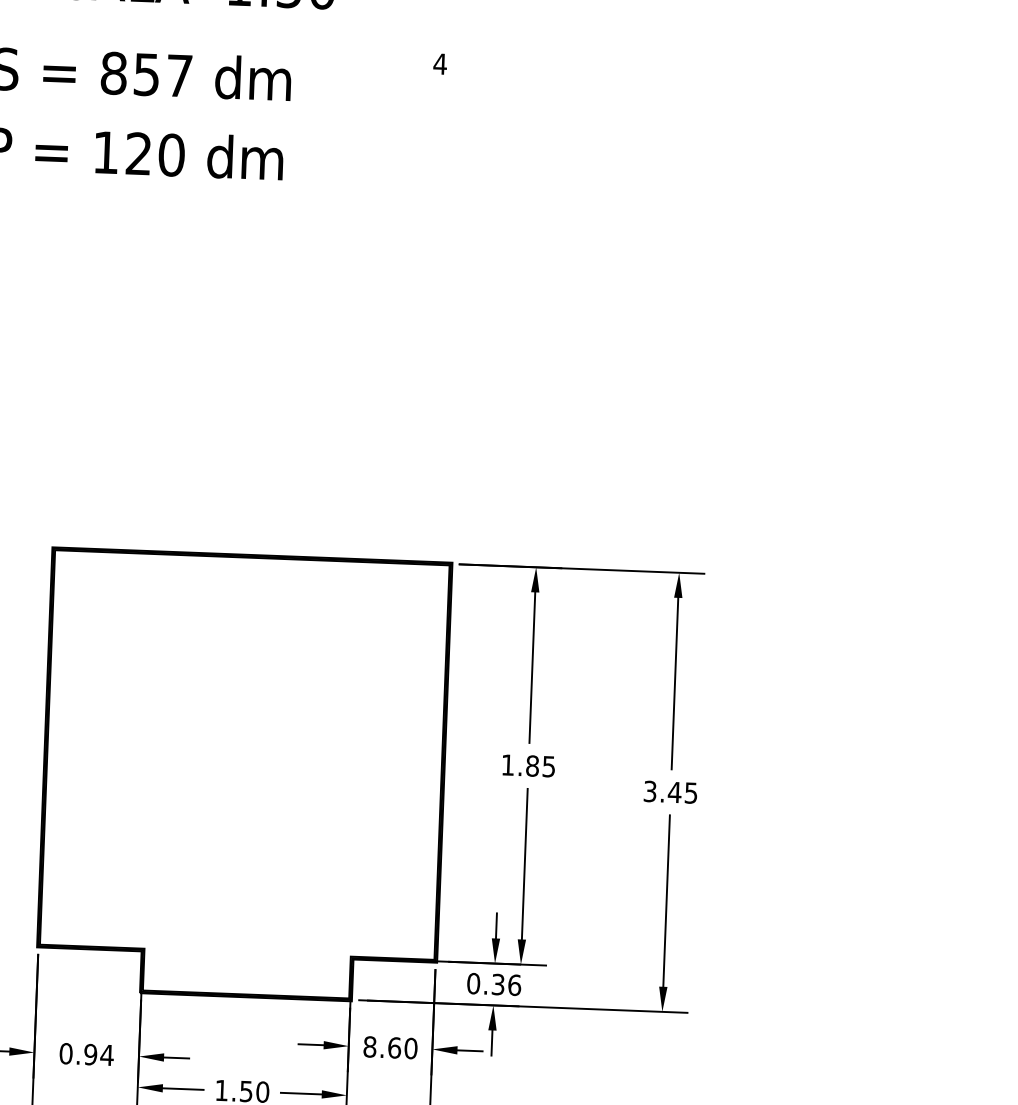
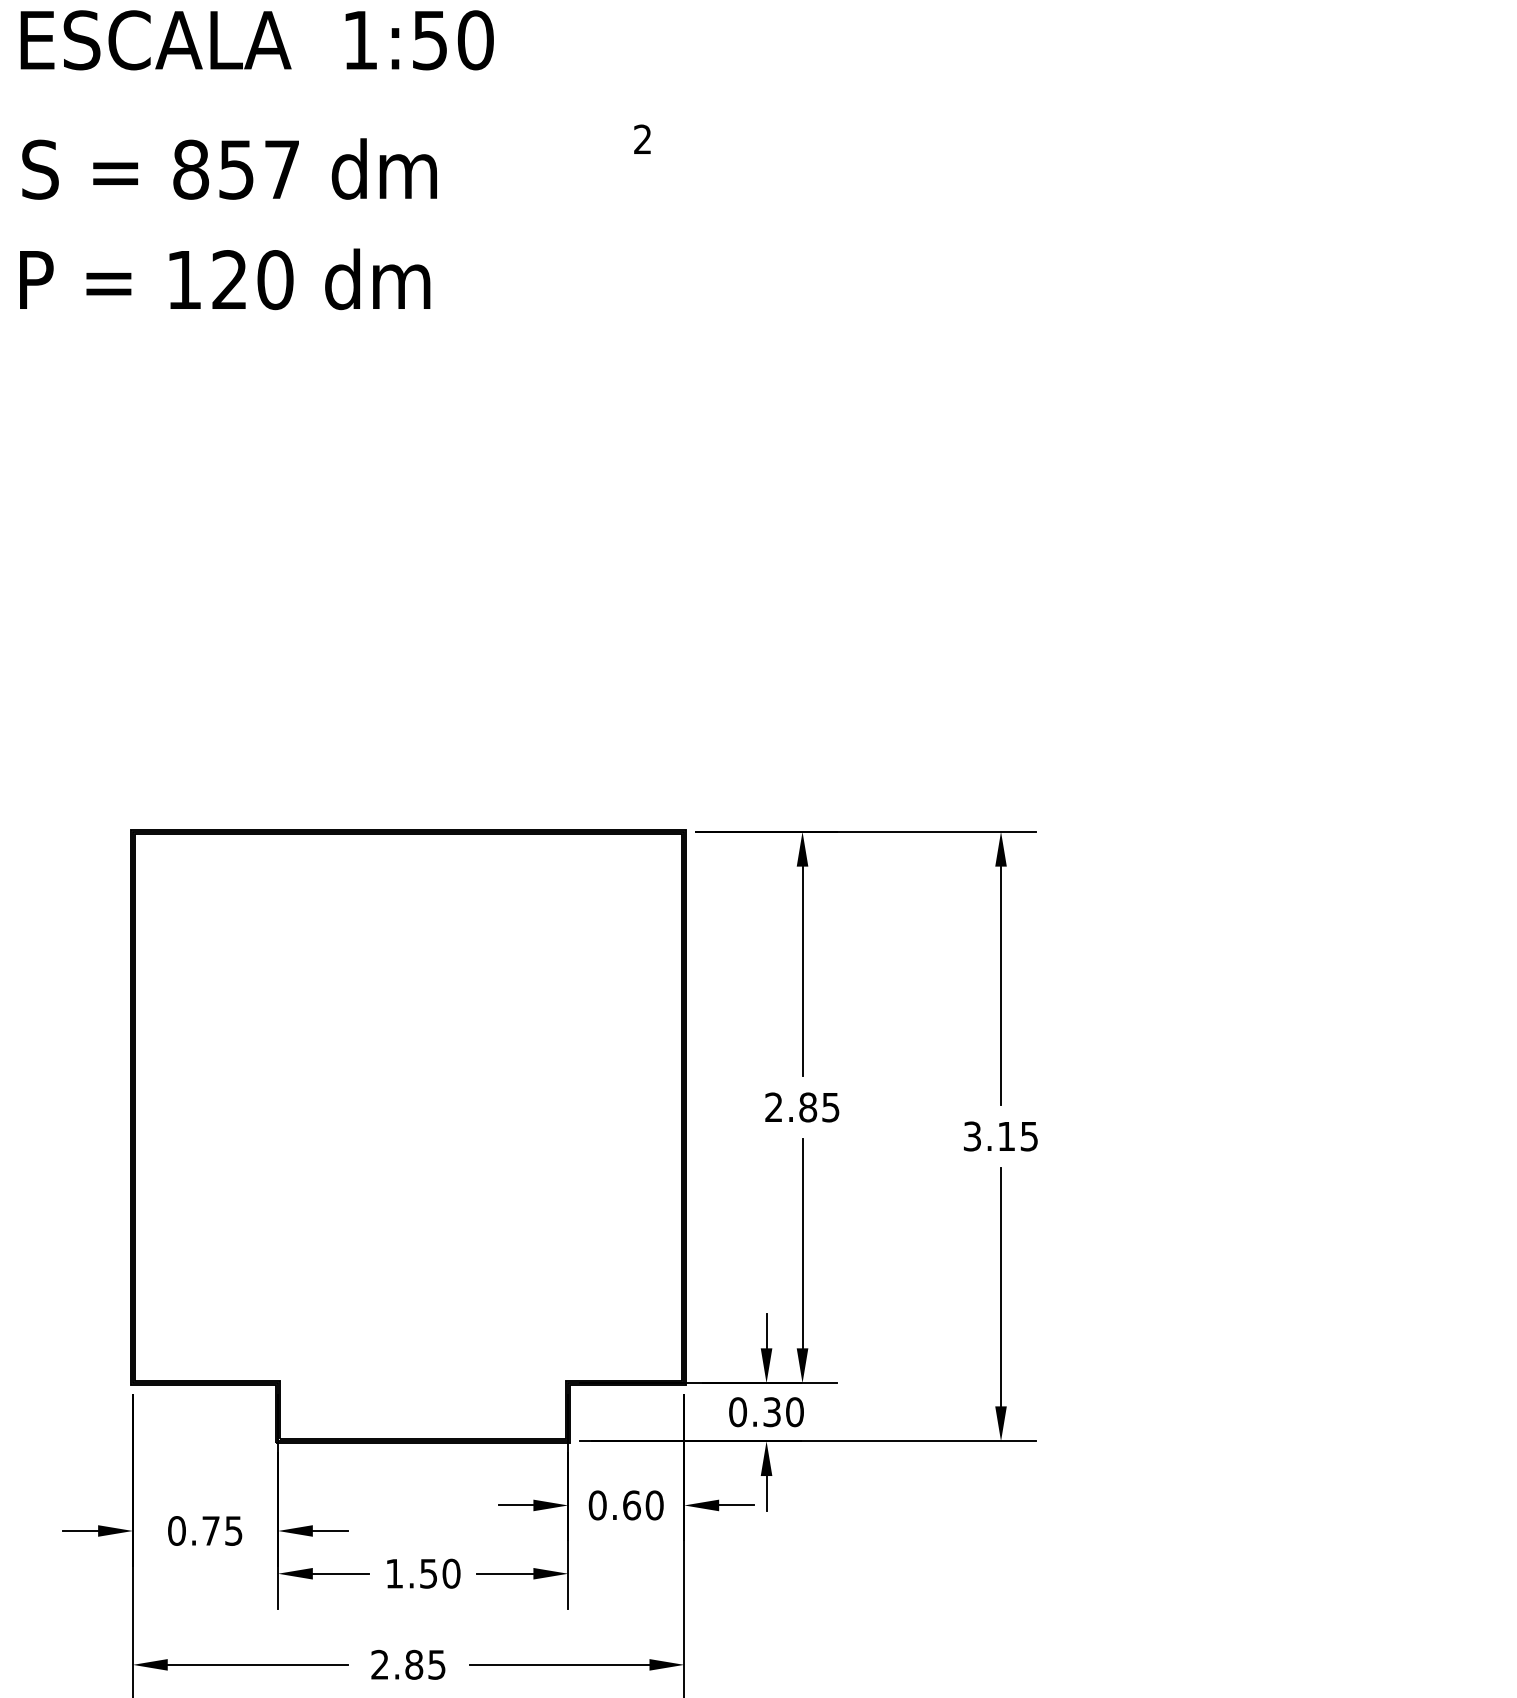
text: (440, 63) -> (642, 138), 4 -> 2
text: (507, 764) -> (773, 1106), 1.85 -> 2.85
text: (674, 792) -> (1006, 1136), 3.45 -> 3.15
text: (515, 984) -> (795, 1411), 0.36 -> 0.30
text: (369, 1047) -> (597, 1505), 8.60 -> 0.60
text: (98, 1054) -> (222, 1530), 0.94 -> 0.75

